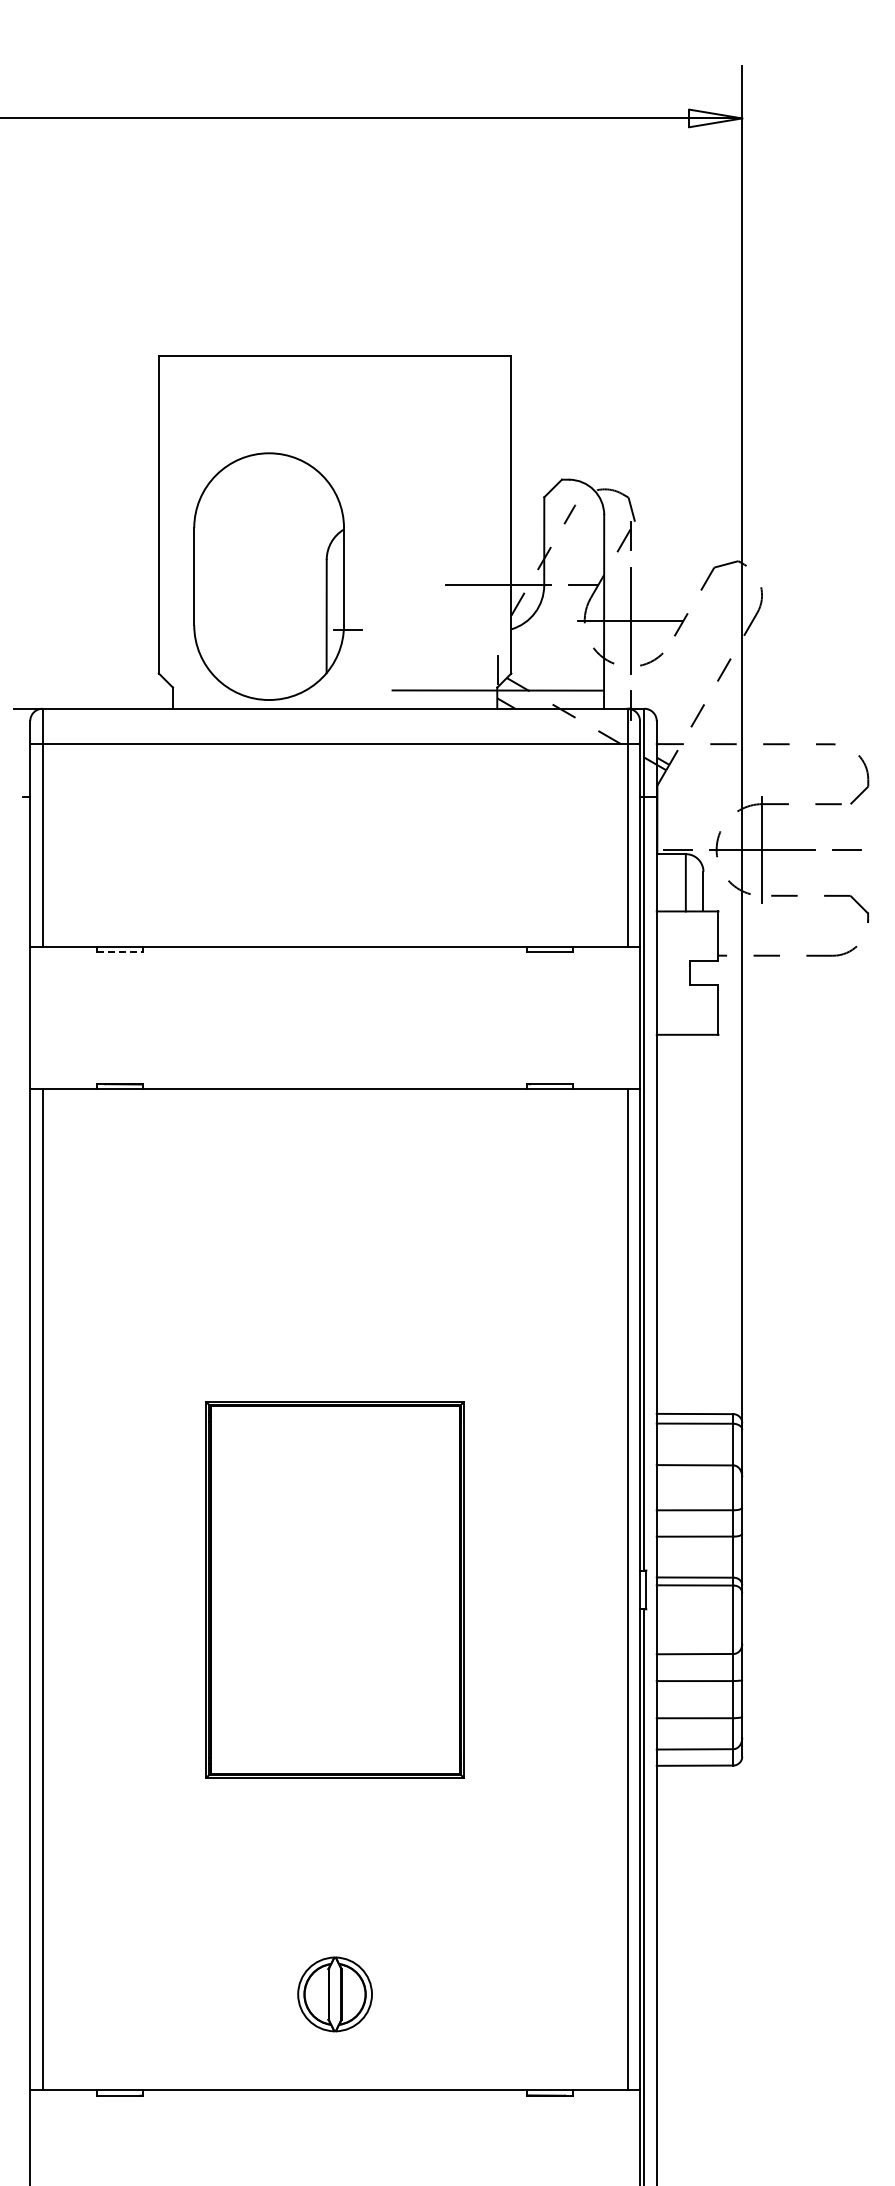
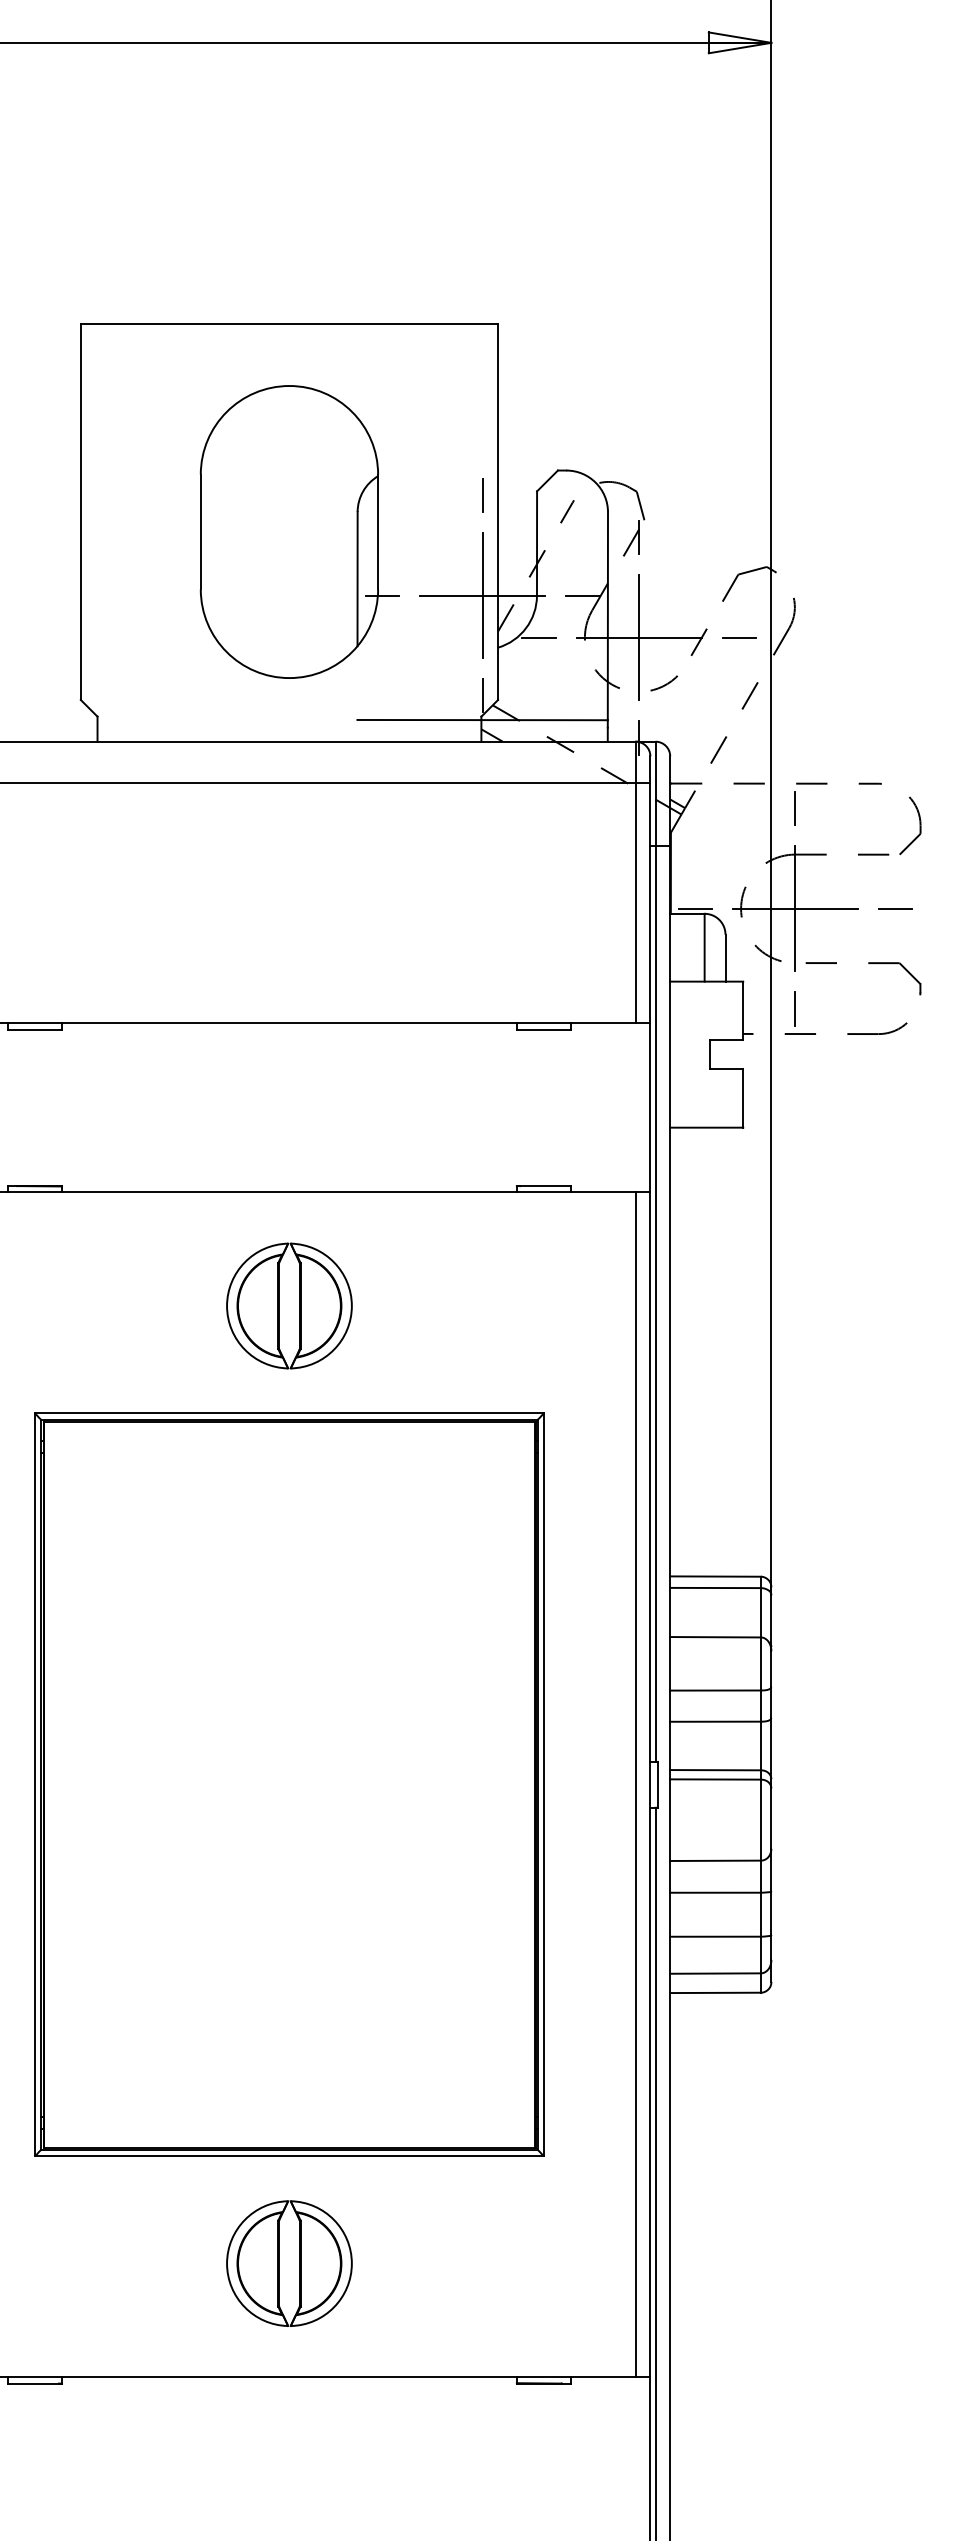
line: (497, 500) -> (481, 495), added
part: (277, 576) -> (299, 531), moved
line: (498, 585) -> (482, 595), added
line: (545, 620) -> (538, 637), added
line: (715, 620) -> (739, 637), added
line: (762, 765) -> (795, 808), added
line: (762, 934) -> (795, 1008), added
line: (120, 951) -> (35, 1029), dashed -> solid
part: (334, 1185) -> (288, 1306), added
part: (334, 1589) -> (288, 1784), size x1.67
part: (334, 1994) -> (288, 2263), size x1.43

